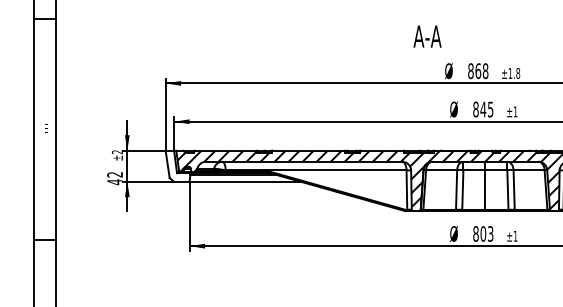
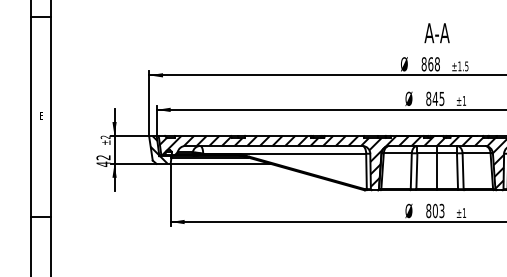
text: (426, 36) -> (436, 33), moved
text: (517, 73) -> (466, 66), ±1.8 -> ±1.5
hatch: (176, 165) -> (158, 149), added

